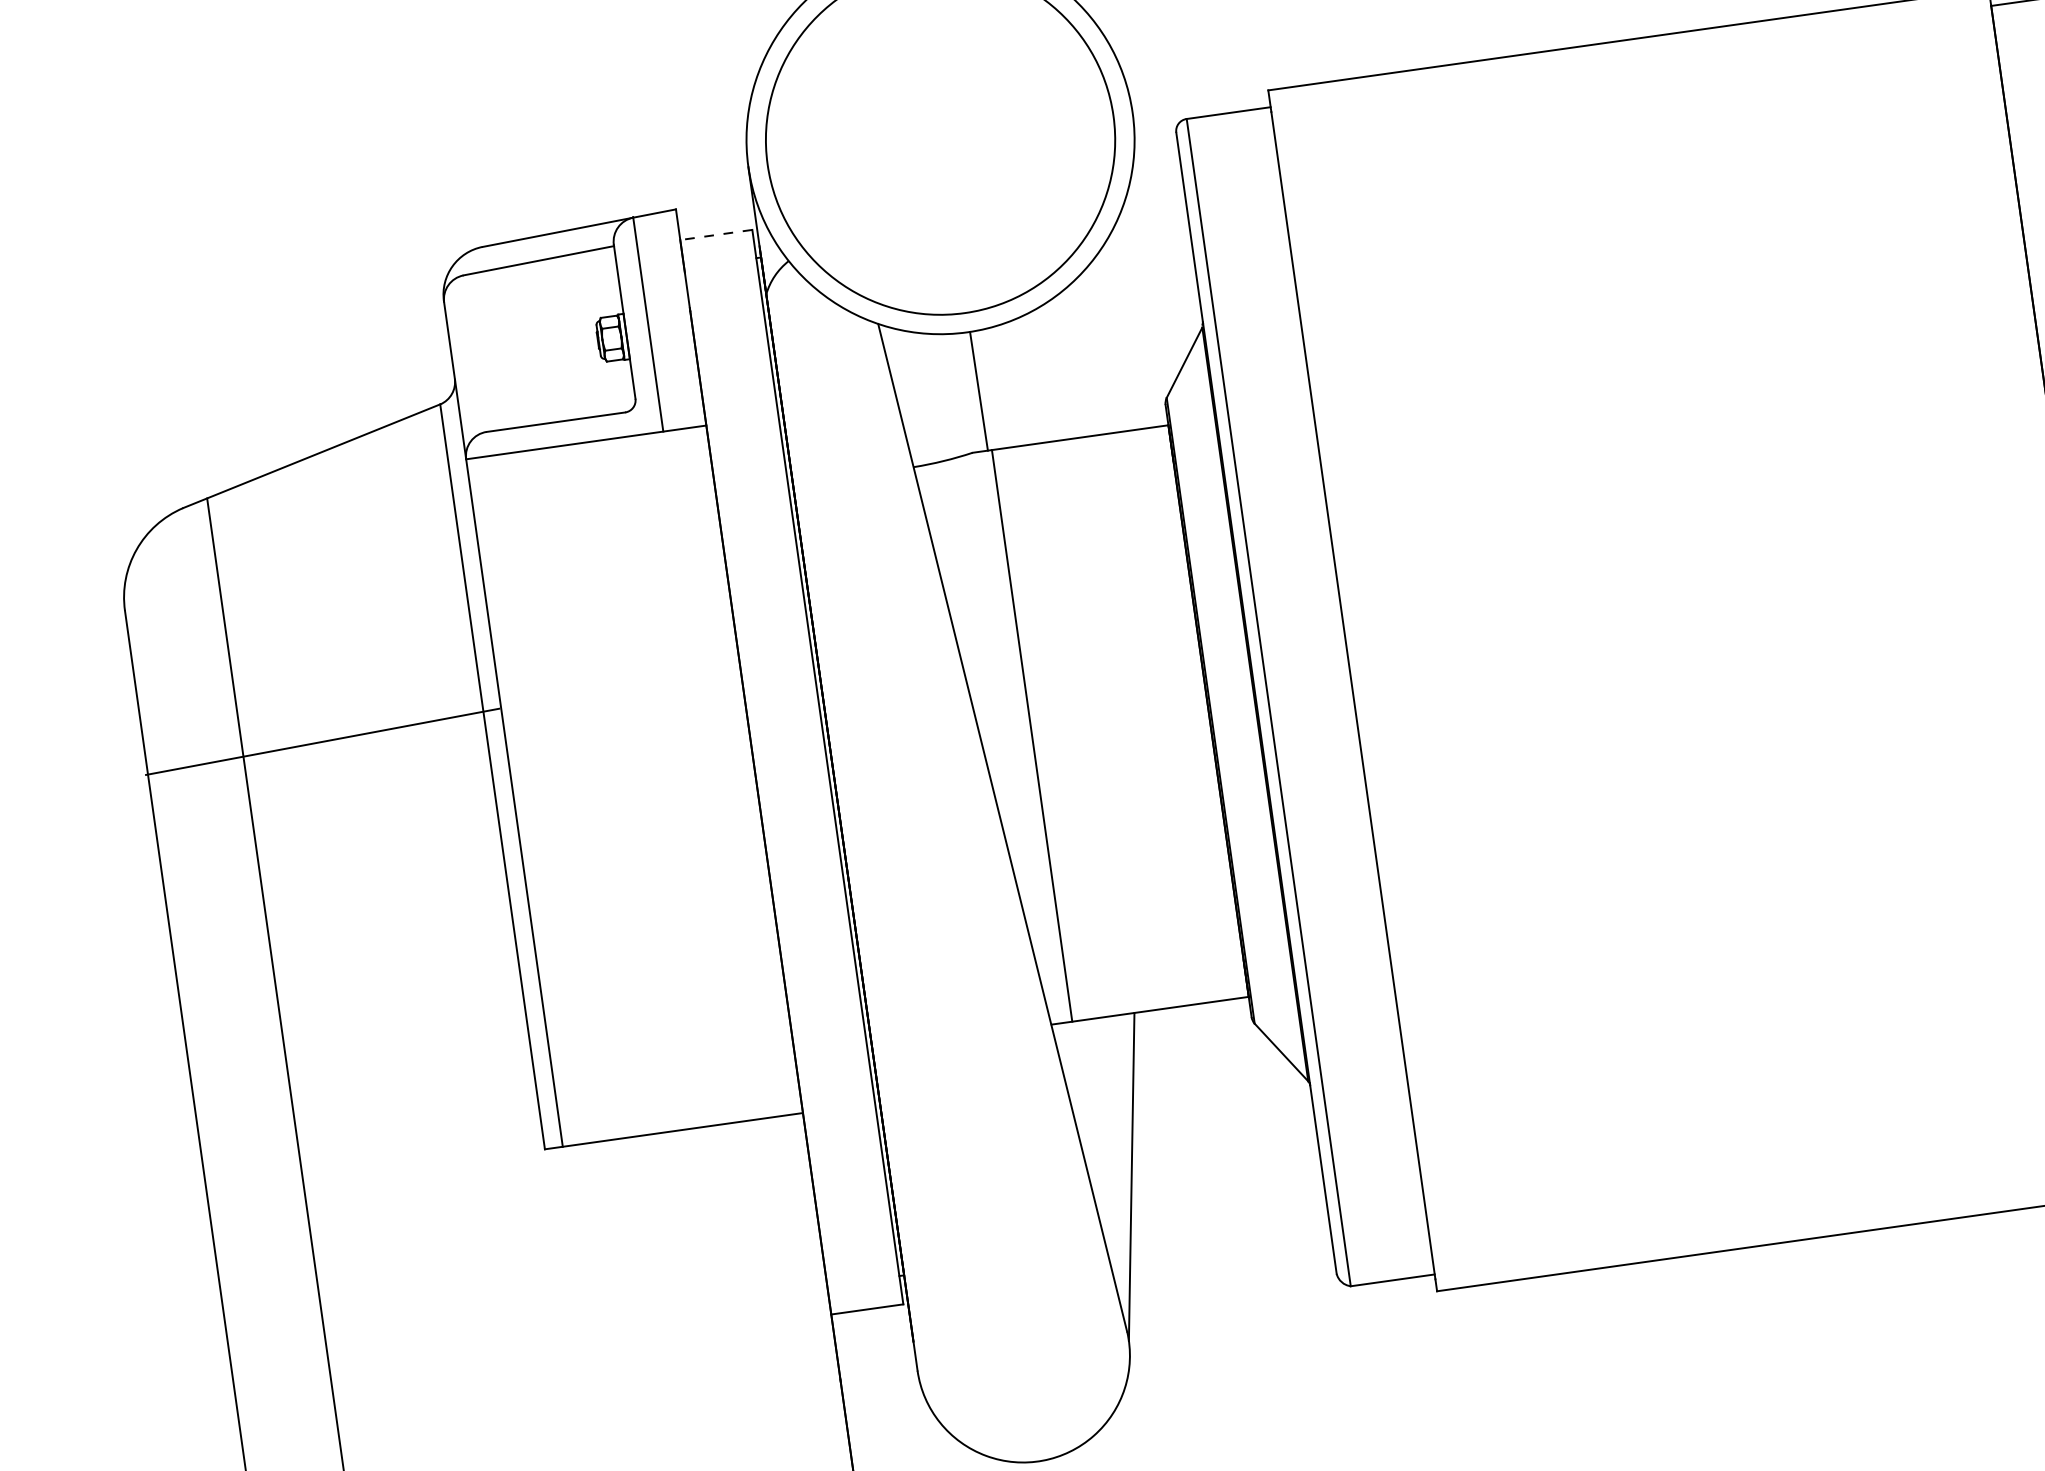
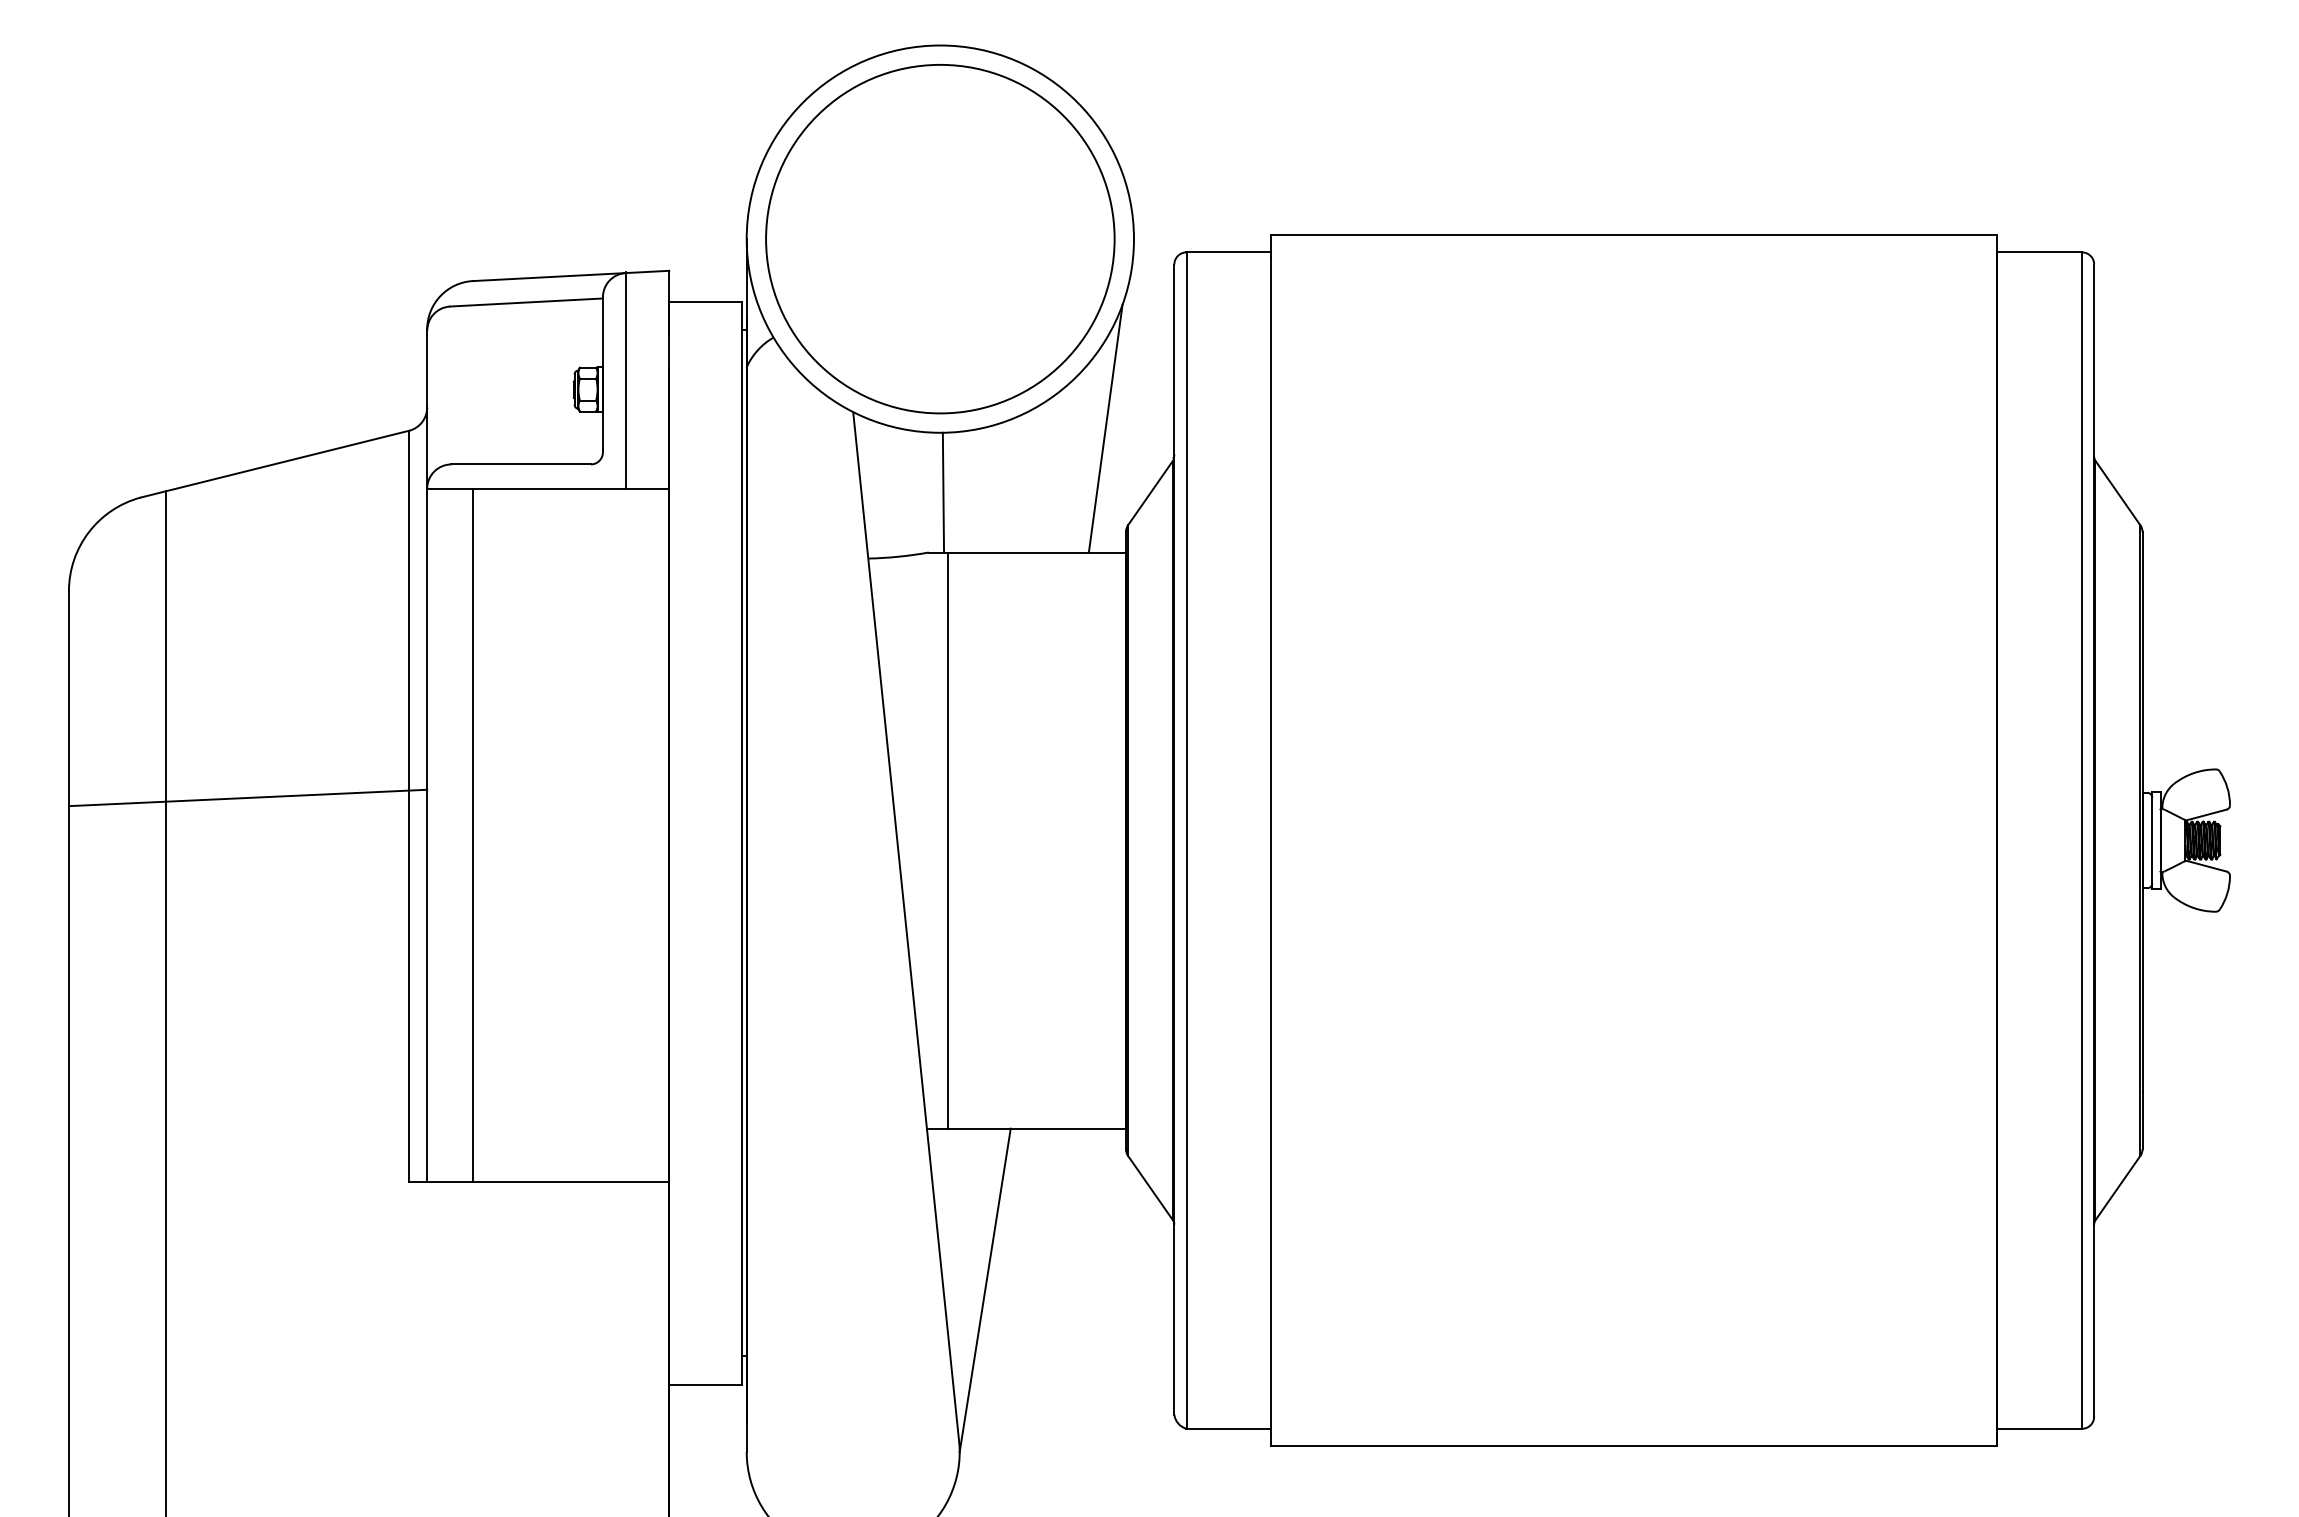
line: (716, 234) -> (705, 301), dashed -> solid
line: (1130, 305) -> (1105, 428), added
line: (321, 741) -> (247, 797), moved
line: (560, 796) -> (473, 834), added

